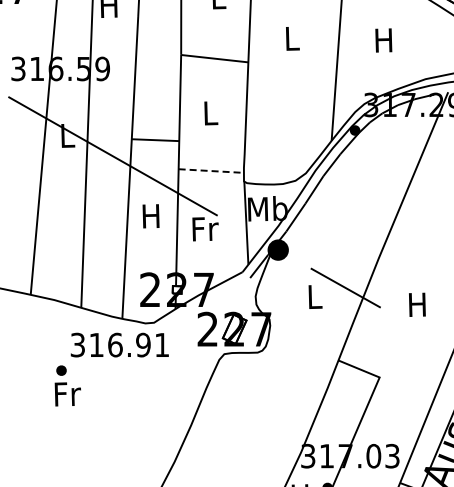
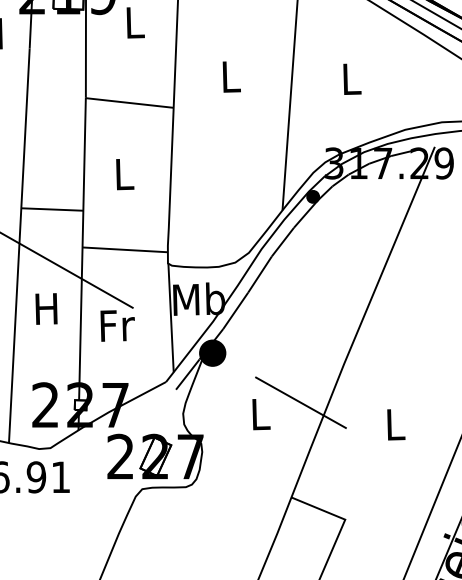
text: (383, 40) -> (350, 79), H -> L
line: (211, 171) -> (125, 250), dashed -> solid
text: (417, 304) -> (394, 424), H -> L

